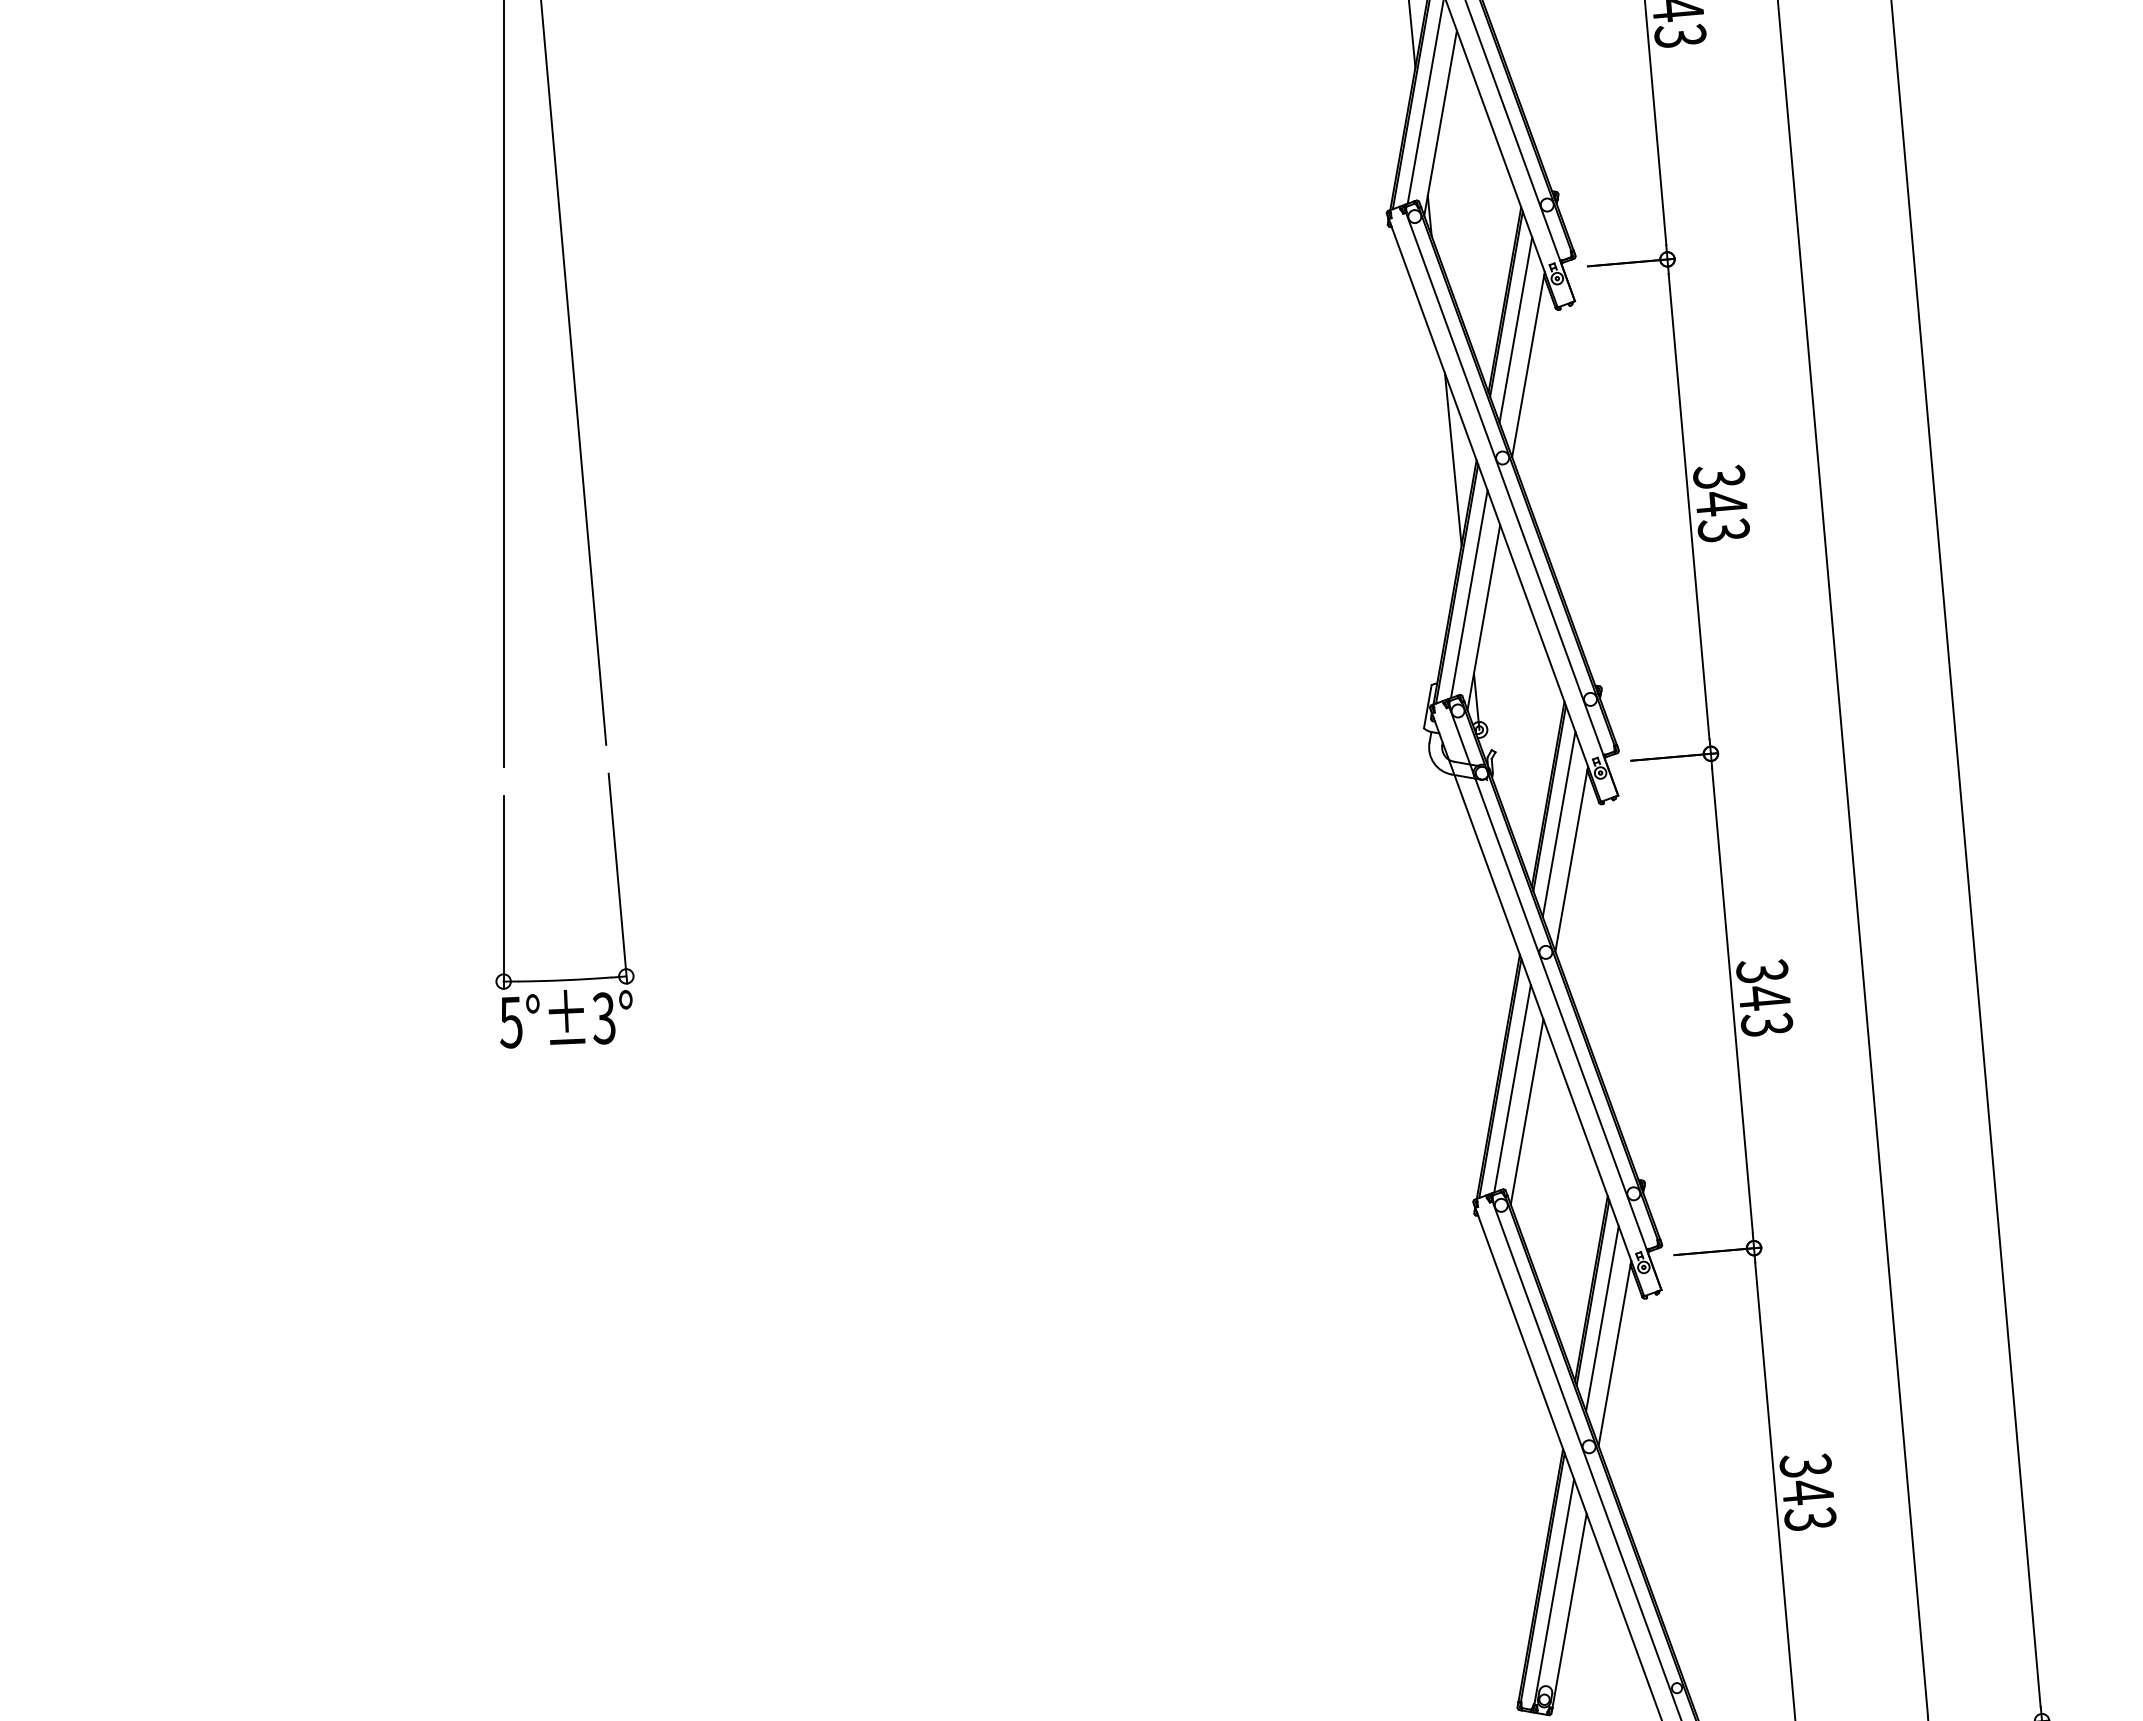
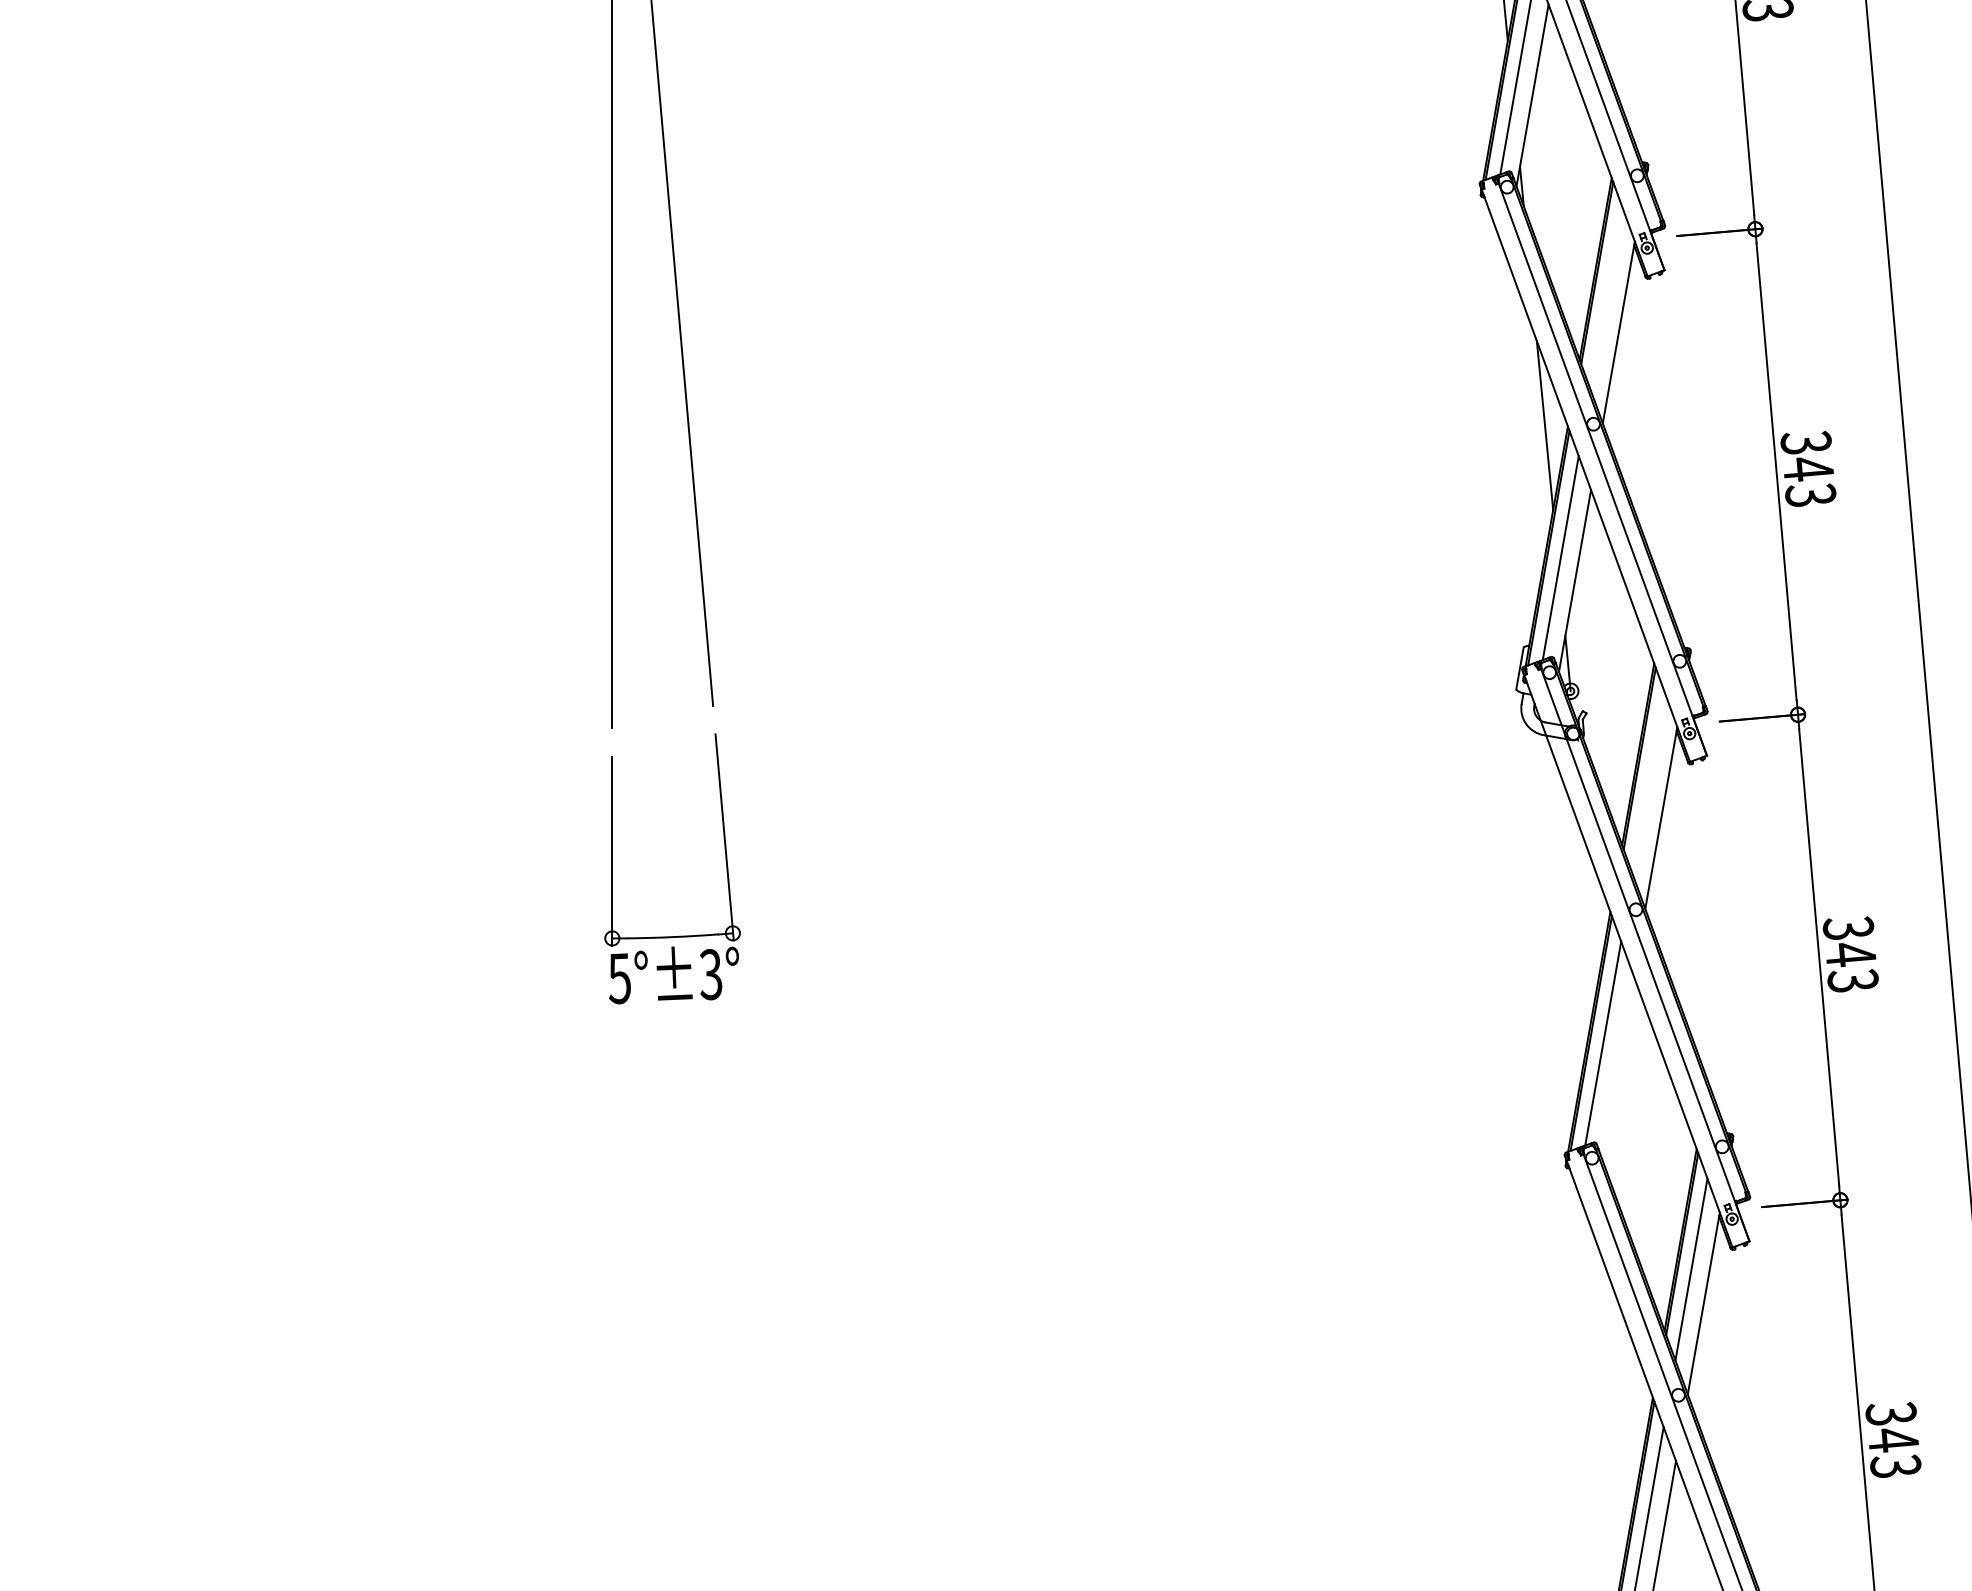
line: (1515, 329) -> (1606, 298), removed
line: (1558, 824) -> (1648, 784), removed
line: (1526, 1111) -> (1616, 1066), removed

